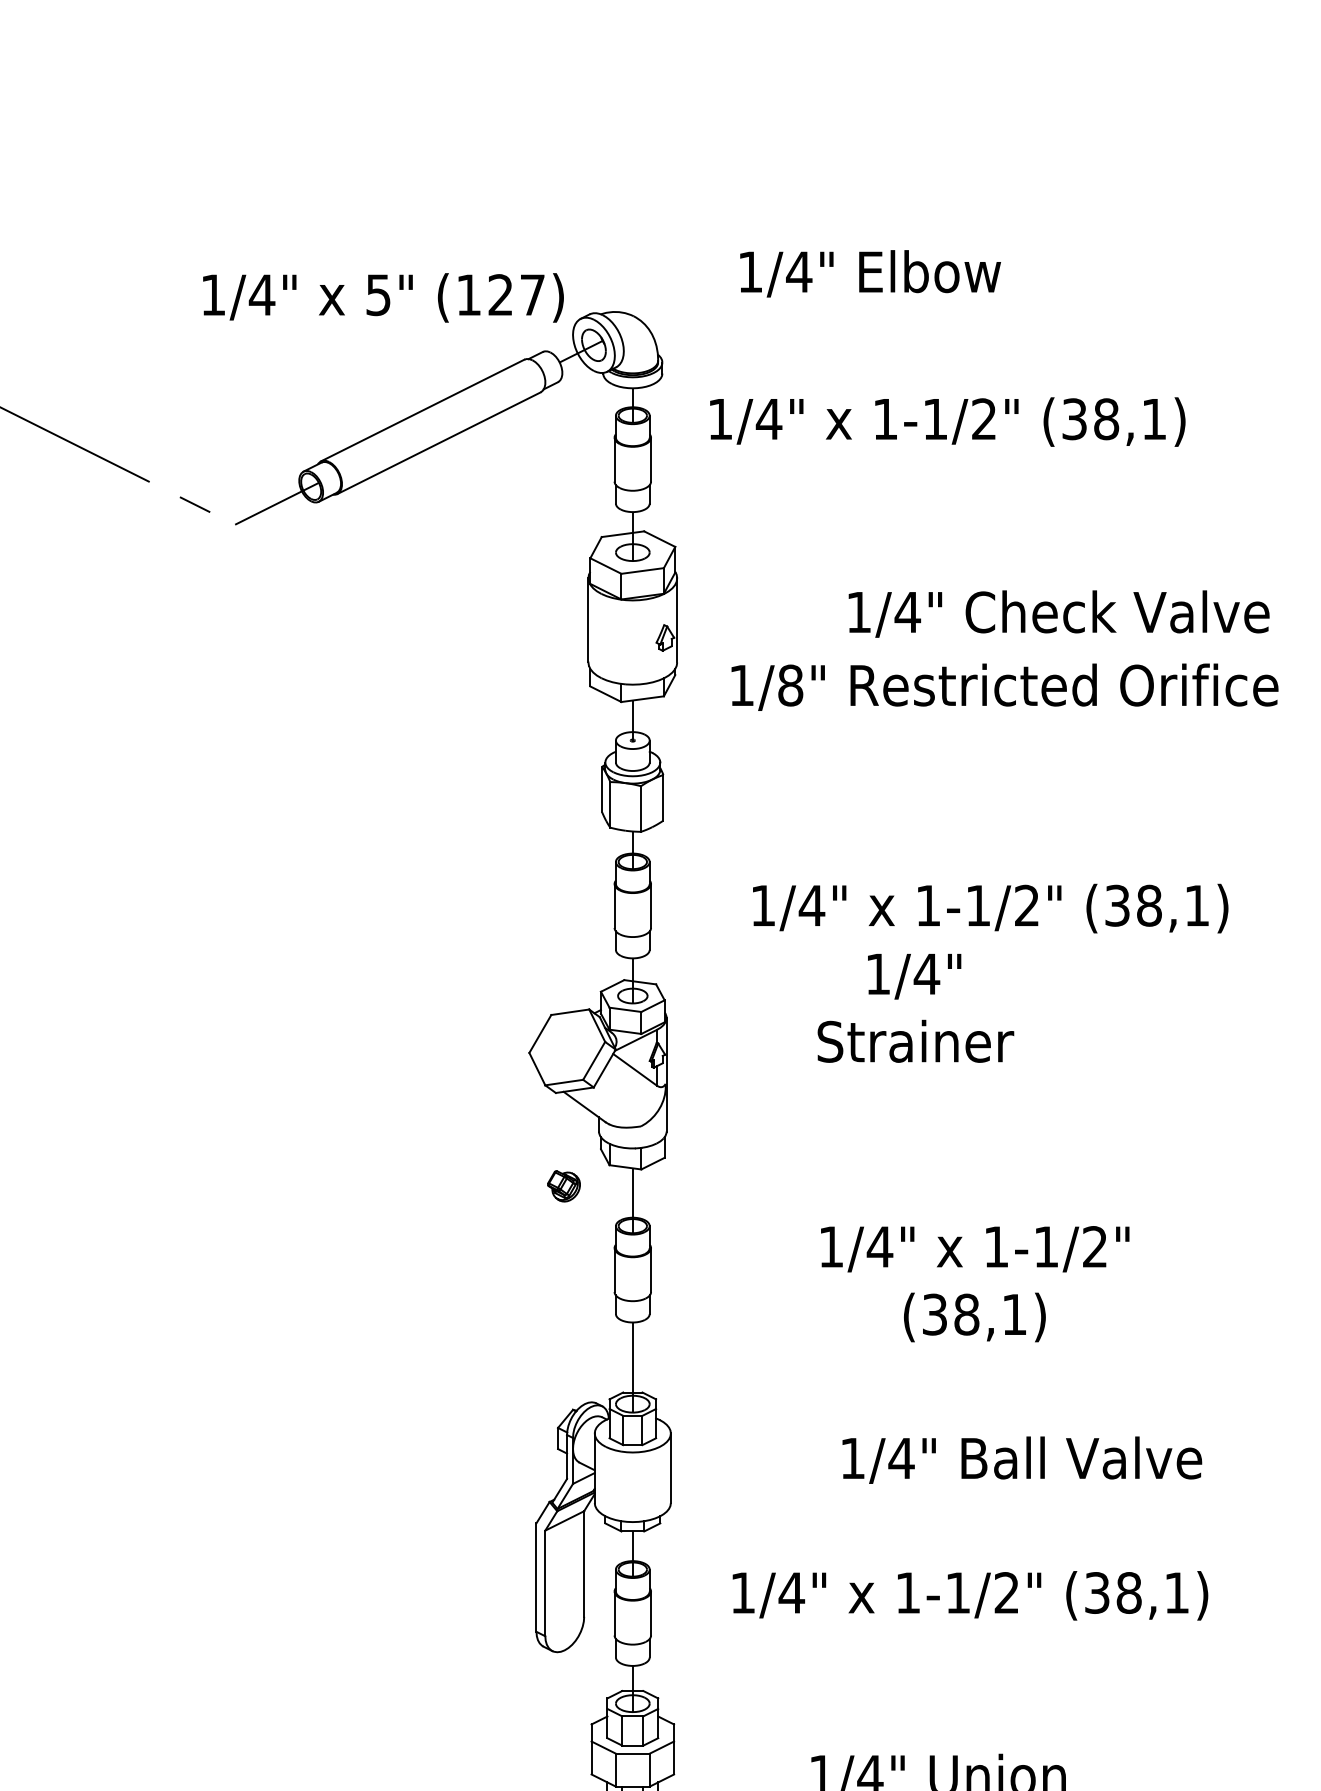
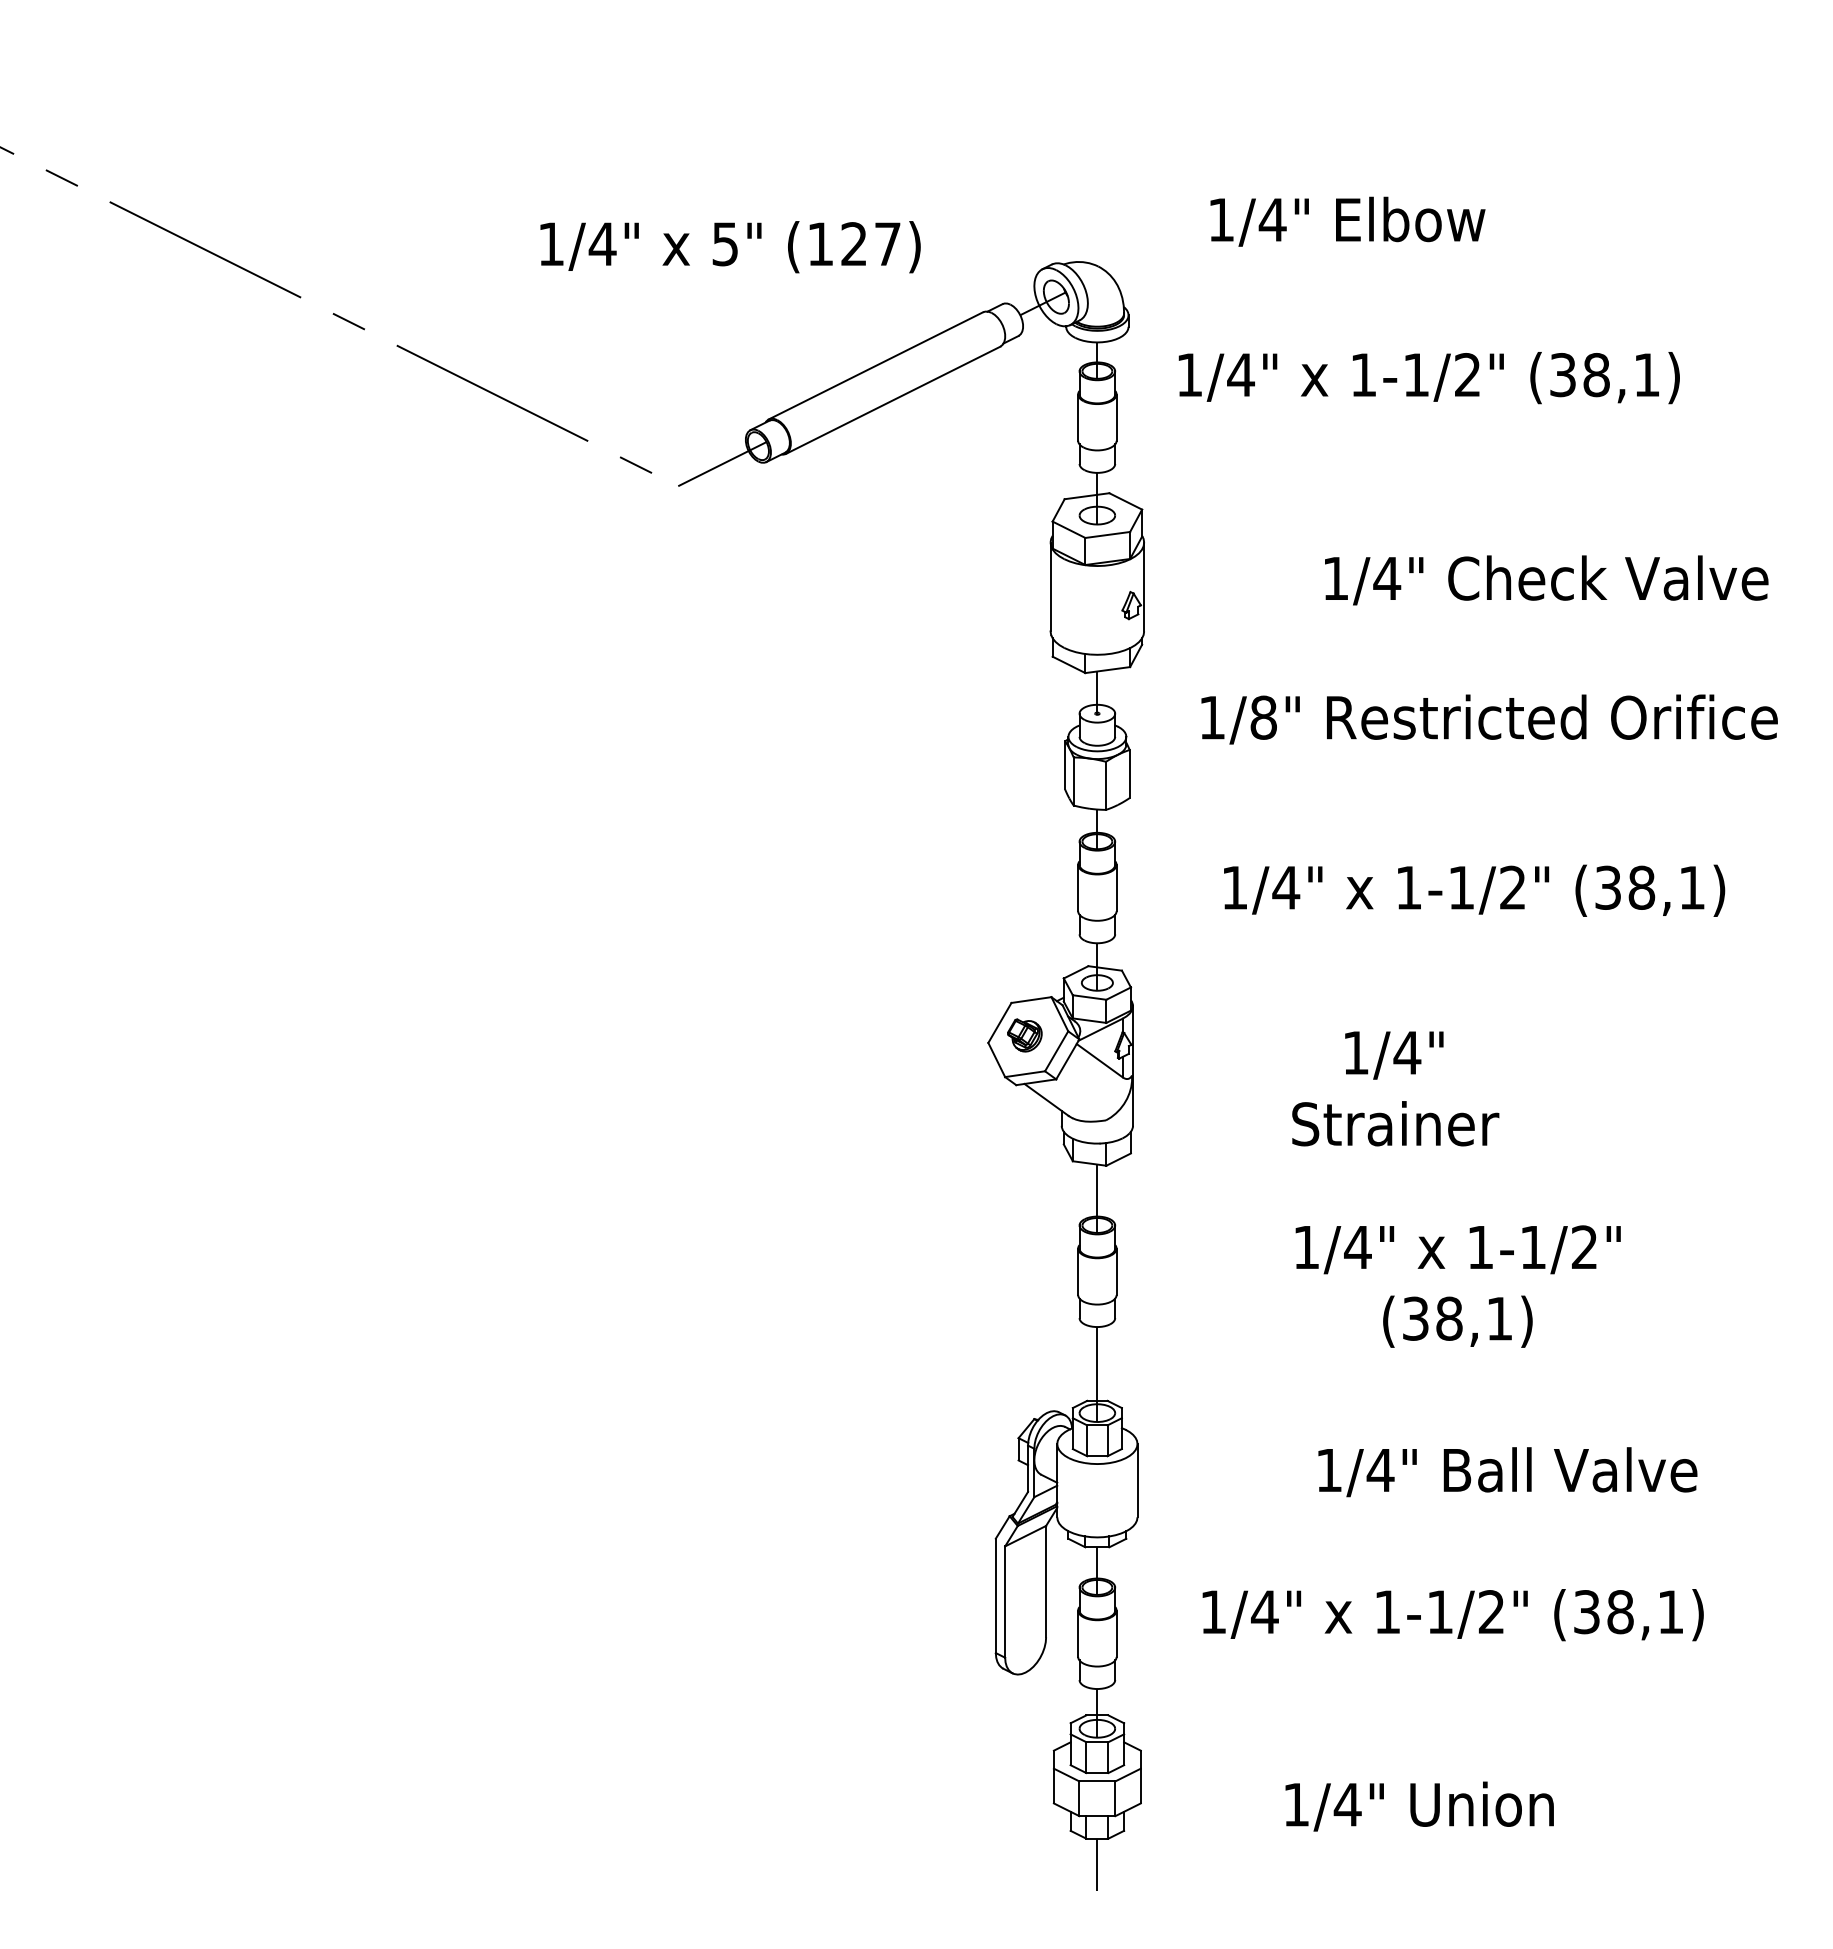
text: (383, 298) -> (730, 247), moved
text: (1004, 687) -> (1489, 719), moved
text: (915, 1007) -> (1395, 1088), moved
part: (563, 1186) -> (1024, 1035), moved

